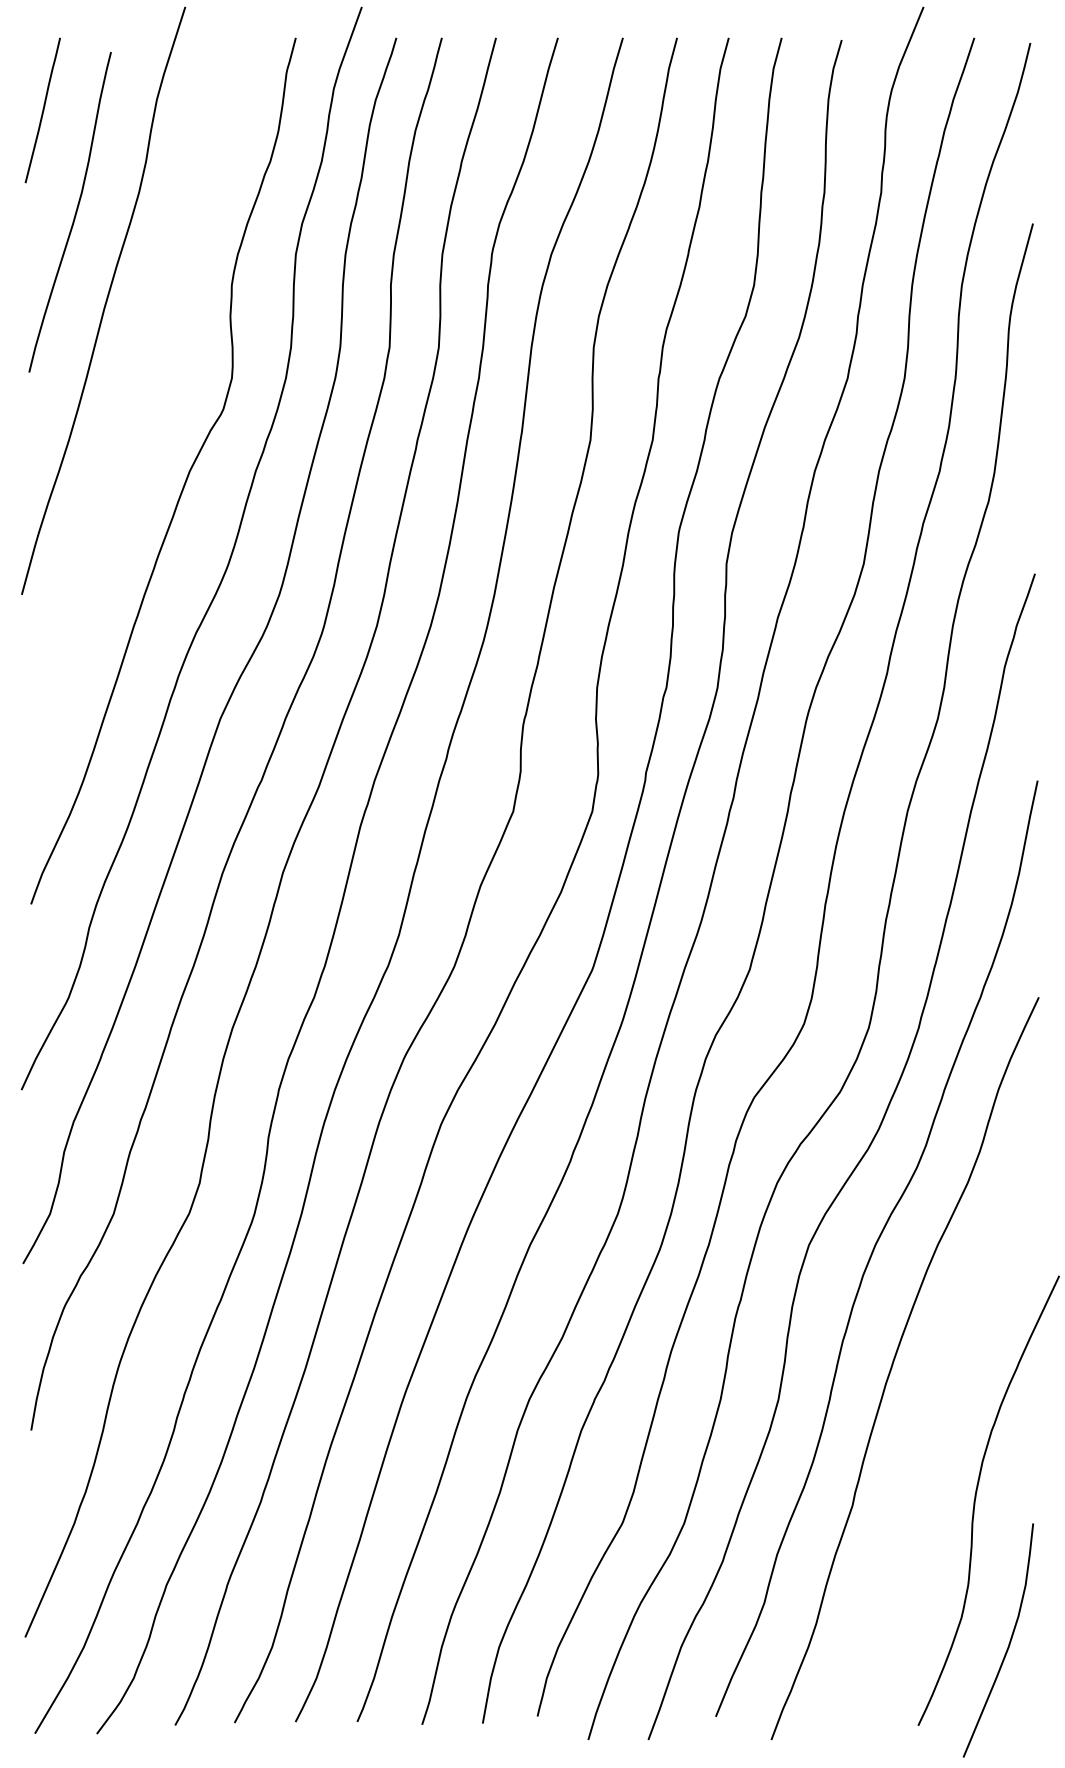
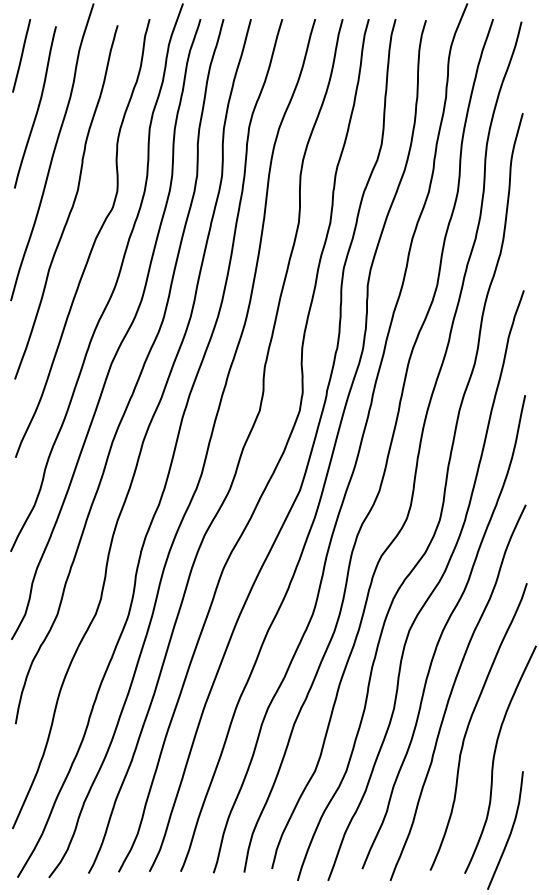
curve: (143, 402) -> (72, 203), added
curve: (929, 1427) -> (470, 722), added

